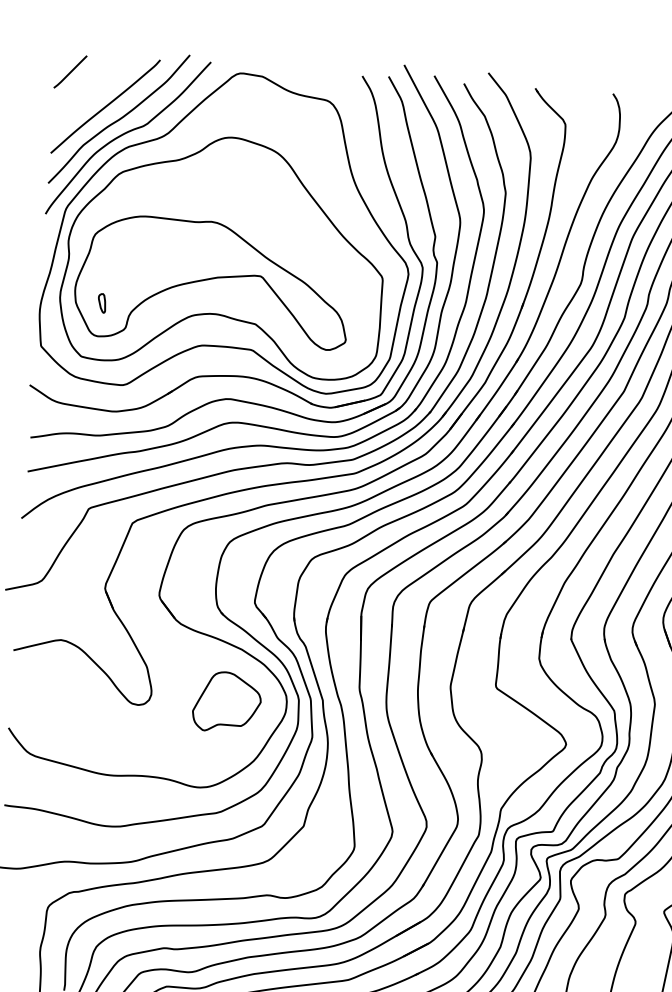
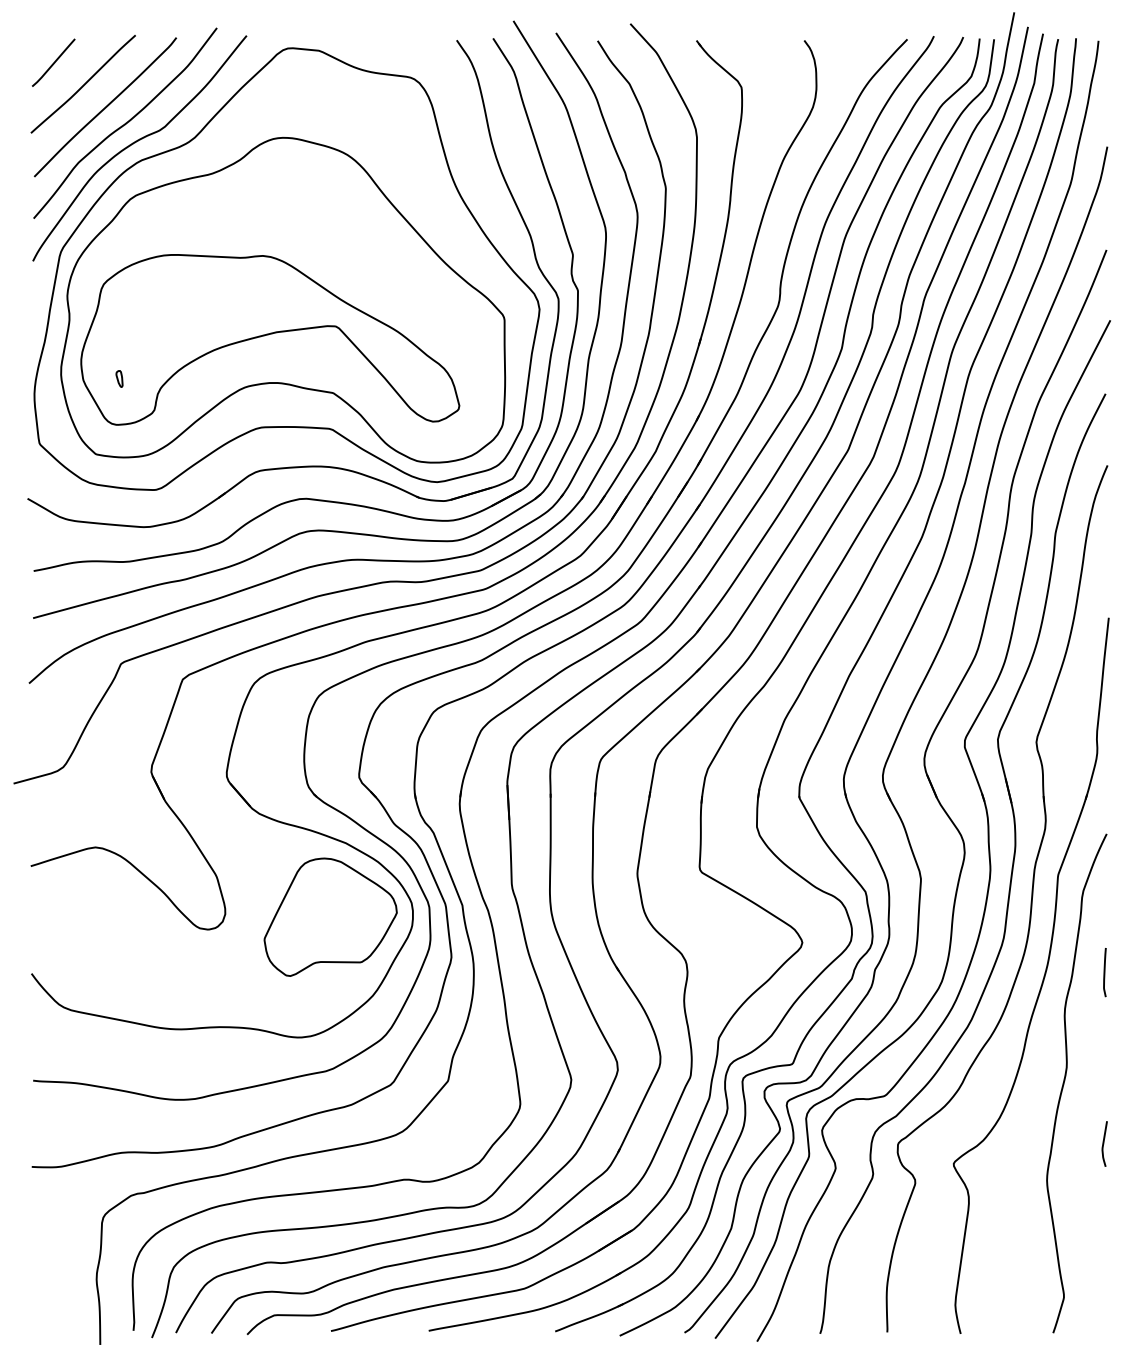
curve: (90, 89) -> (83, 84), added
part: (102, 303) -> (119, 378), size x0.62
part: (227, 701) -> (330, 916), size x1.43

